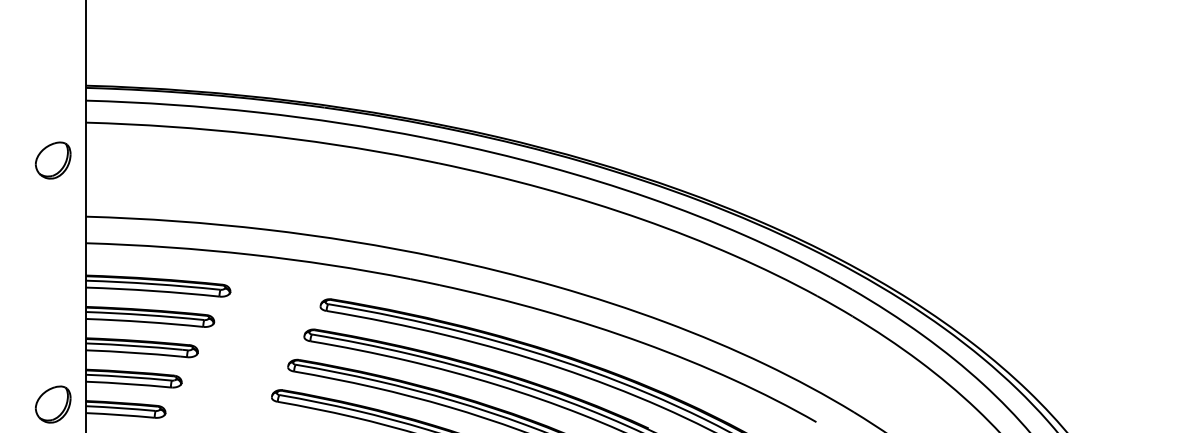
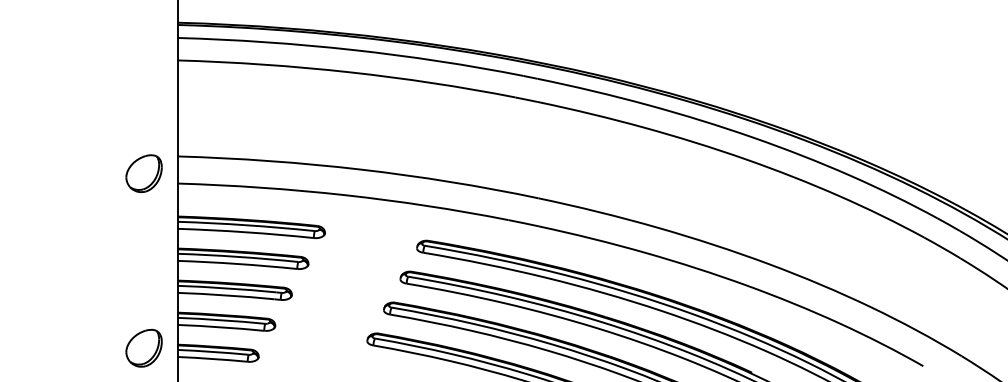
part: (53, 160) -> (144, 173), moved

